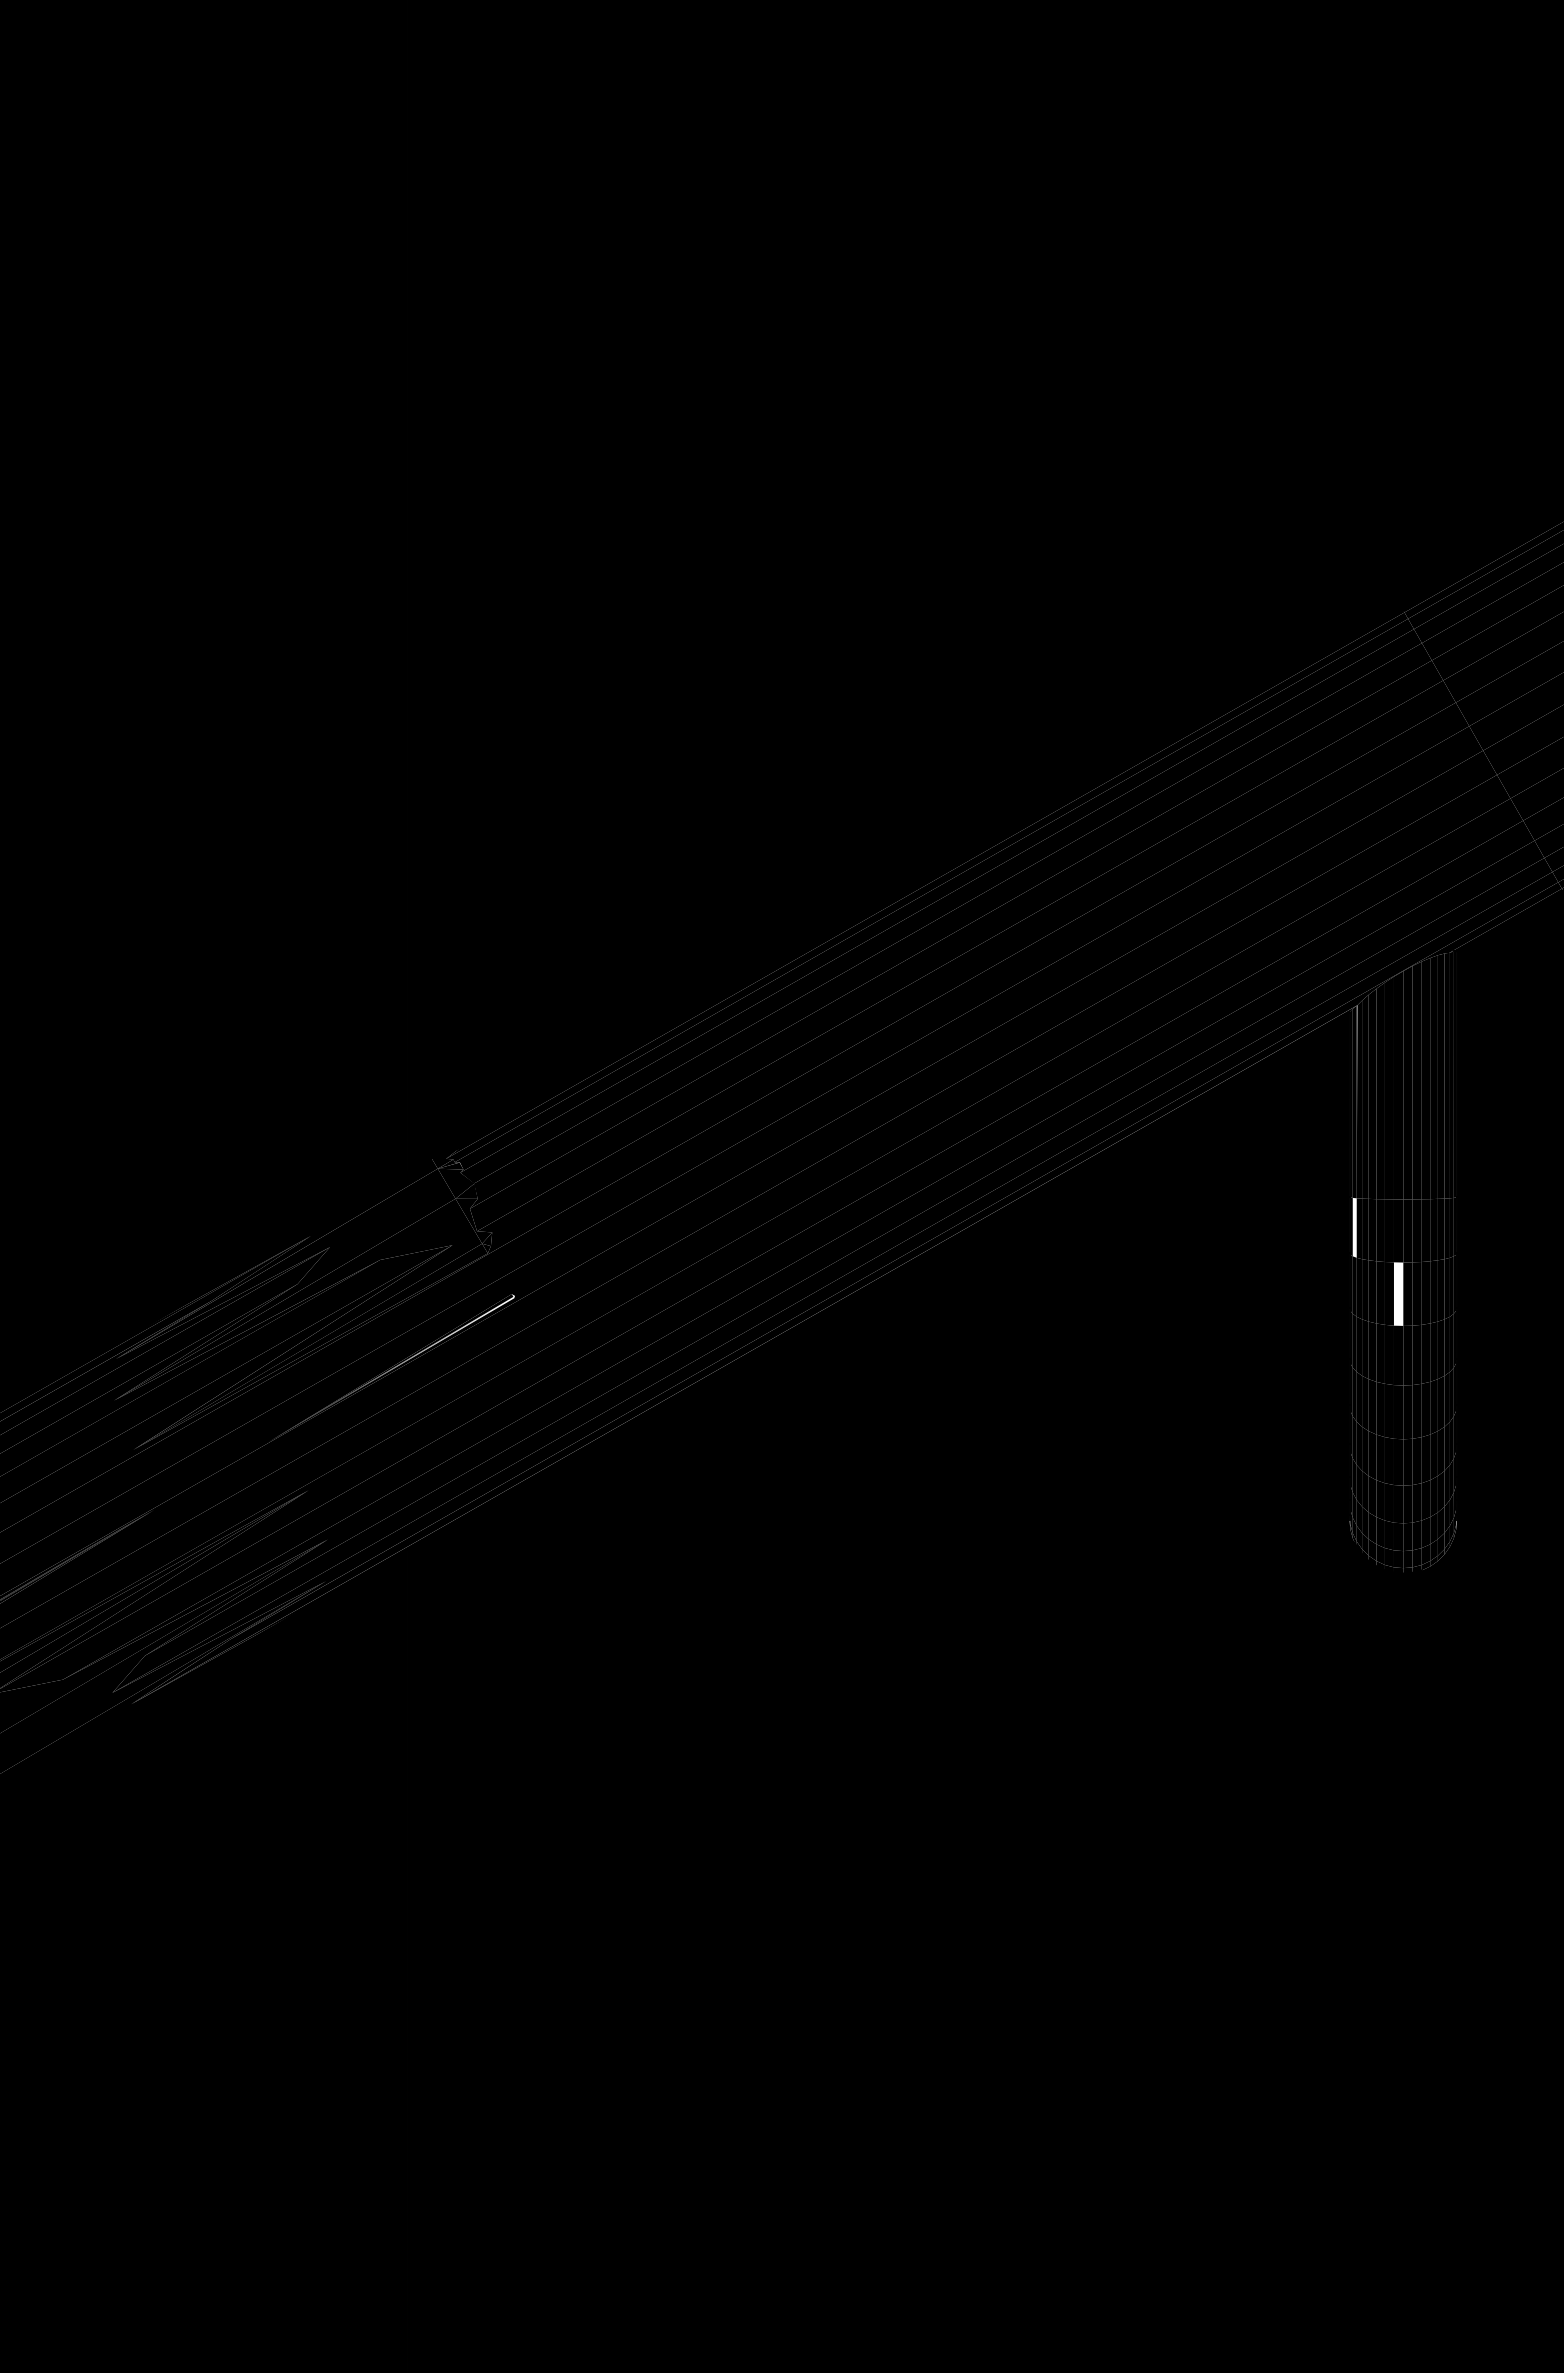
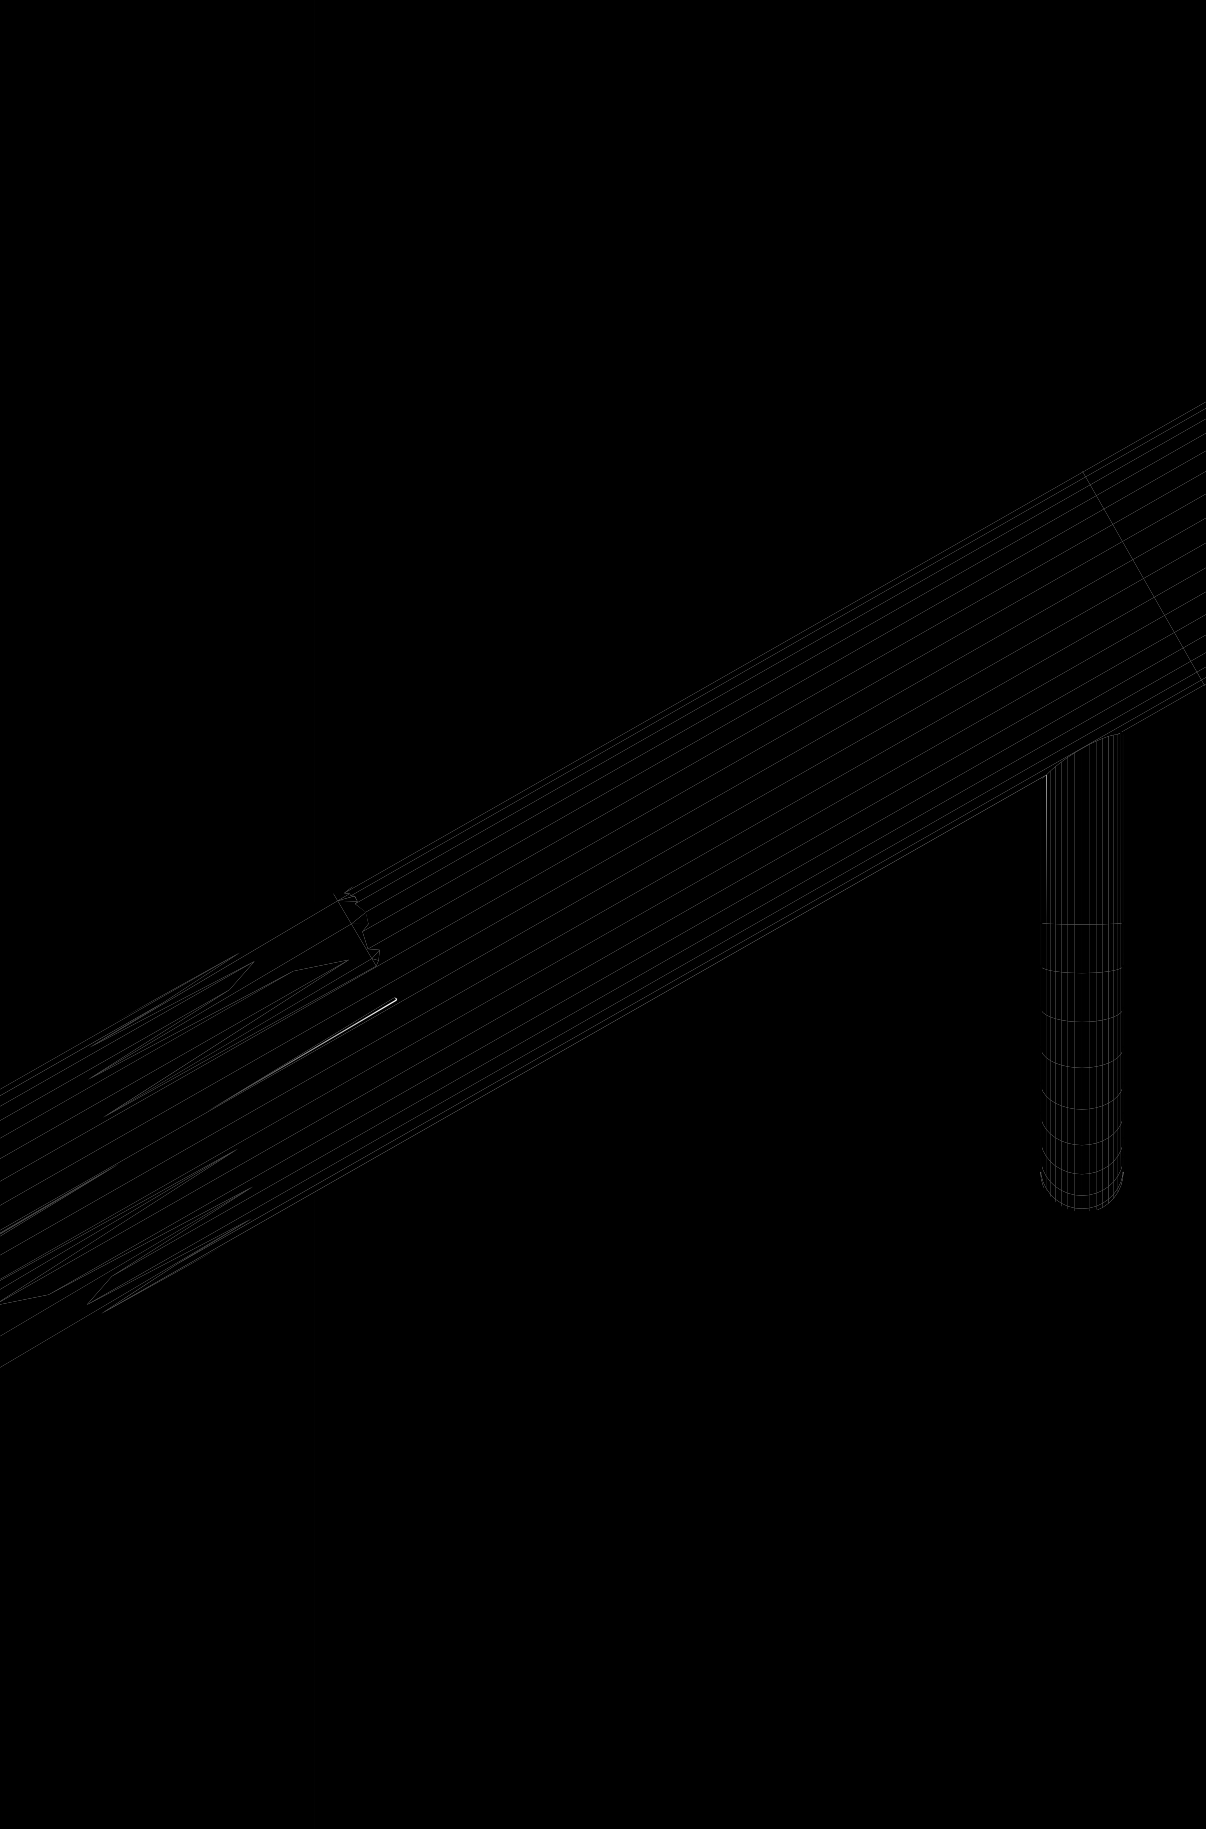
fill: (1354, 1227) -> (1044, 946), added
fill: (1398, 1293) -> (1078, 996), added

